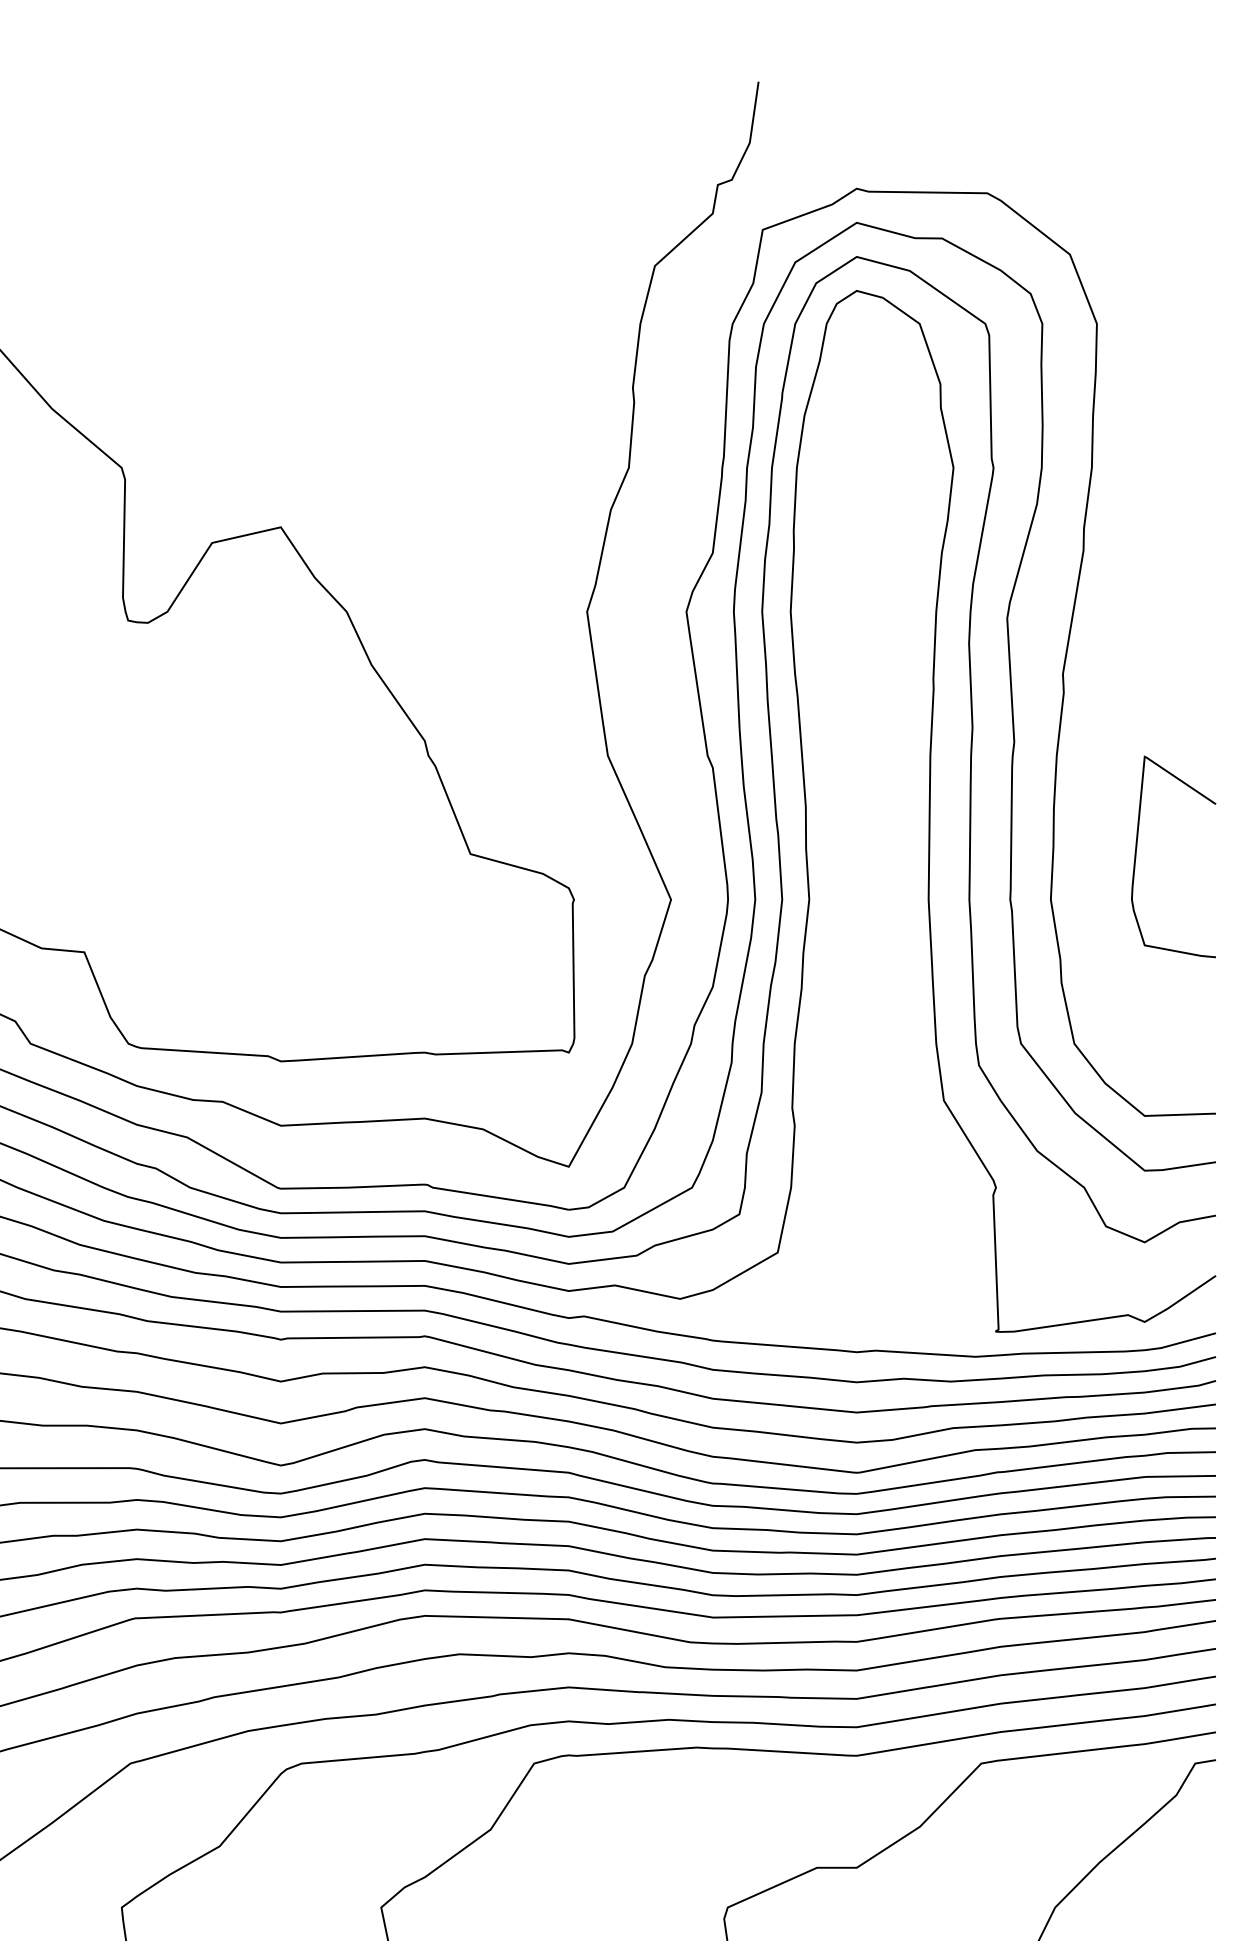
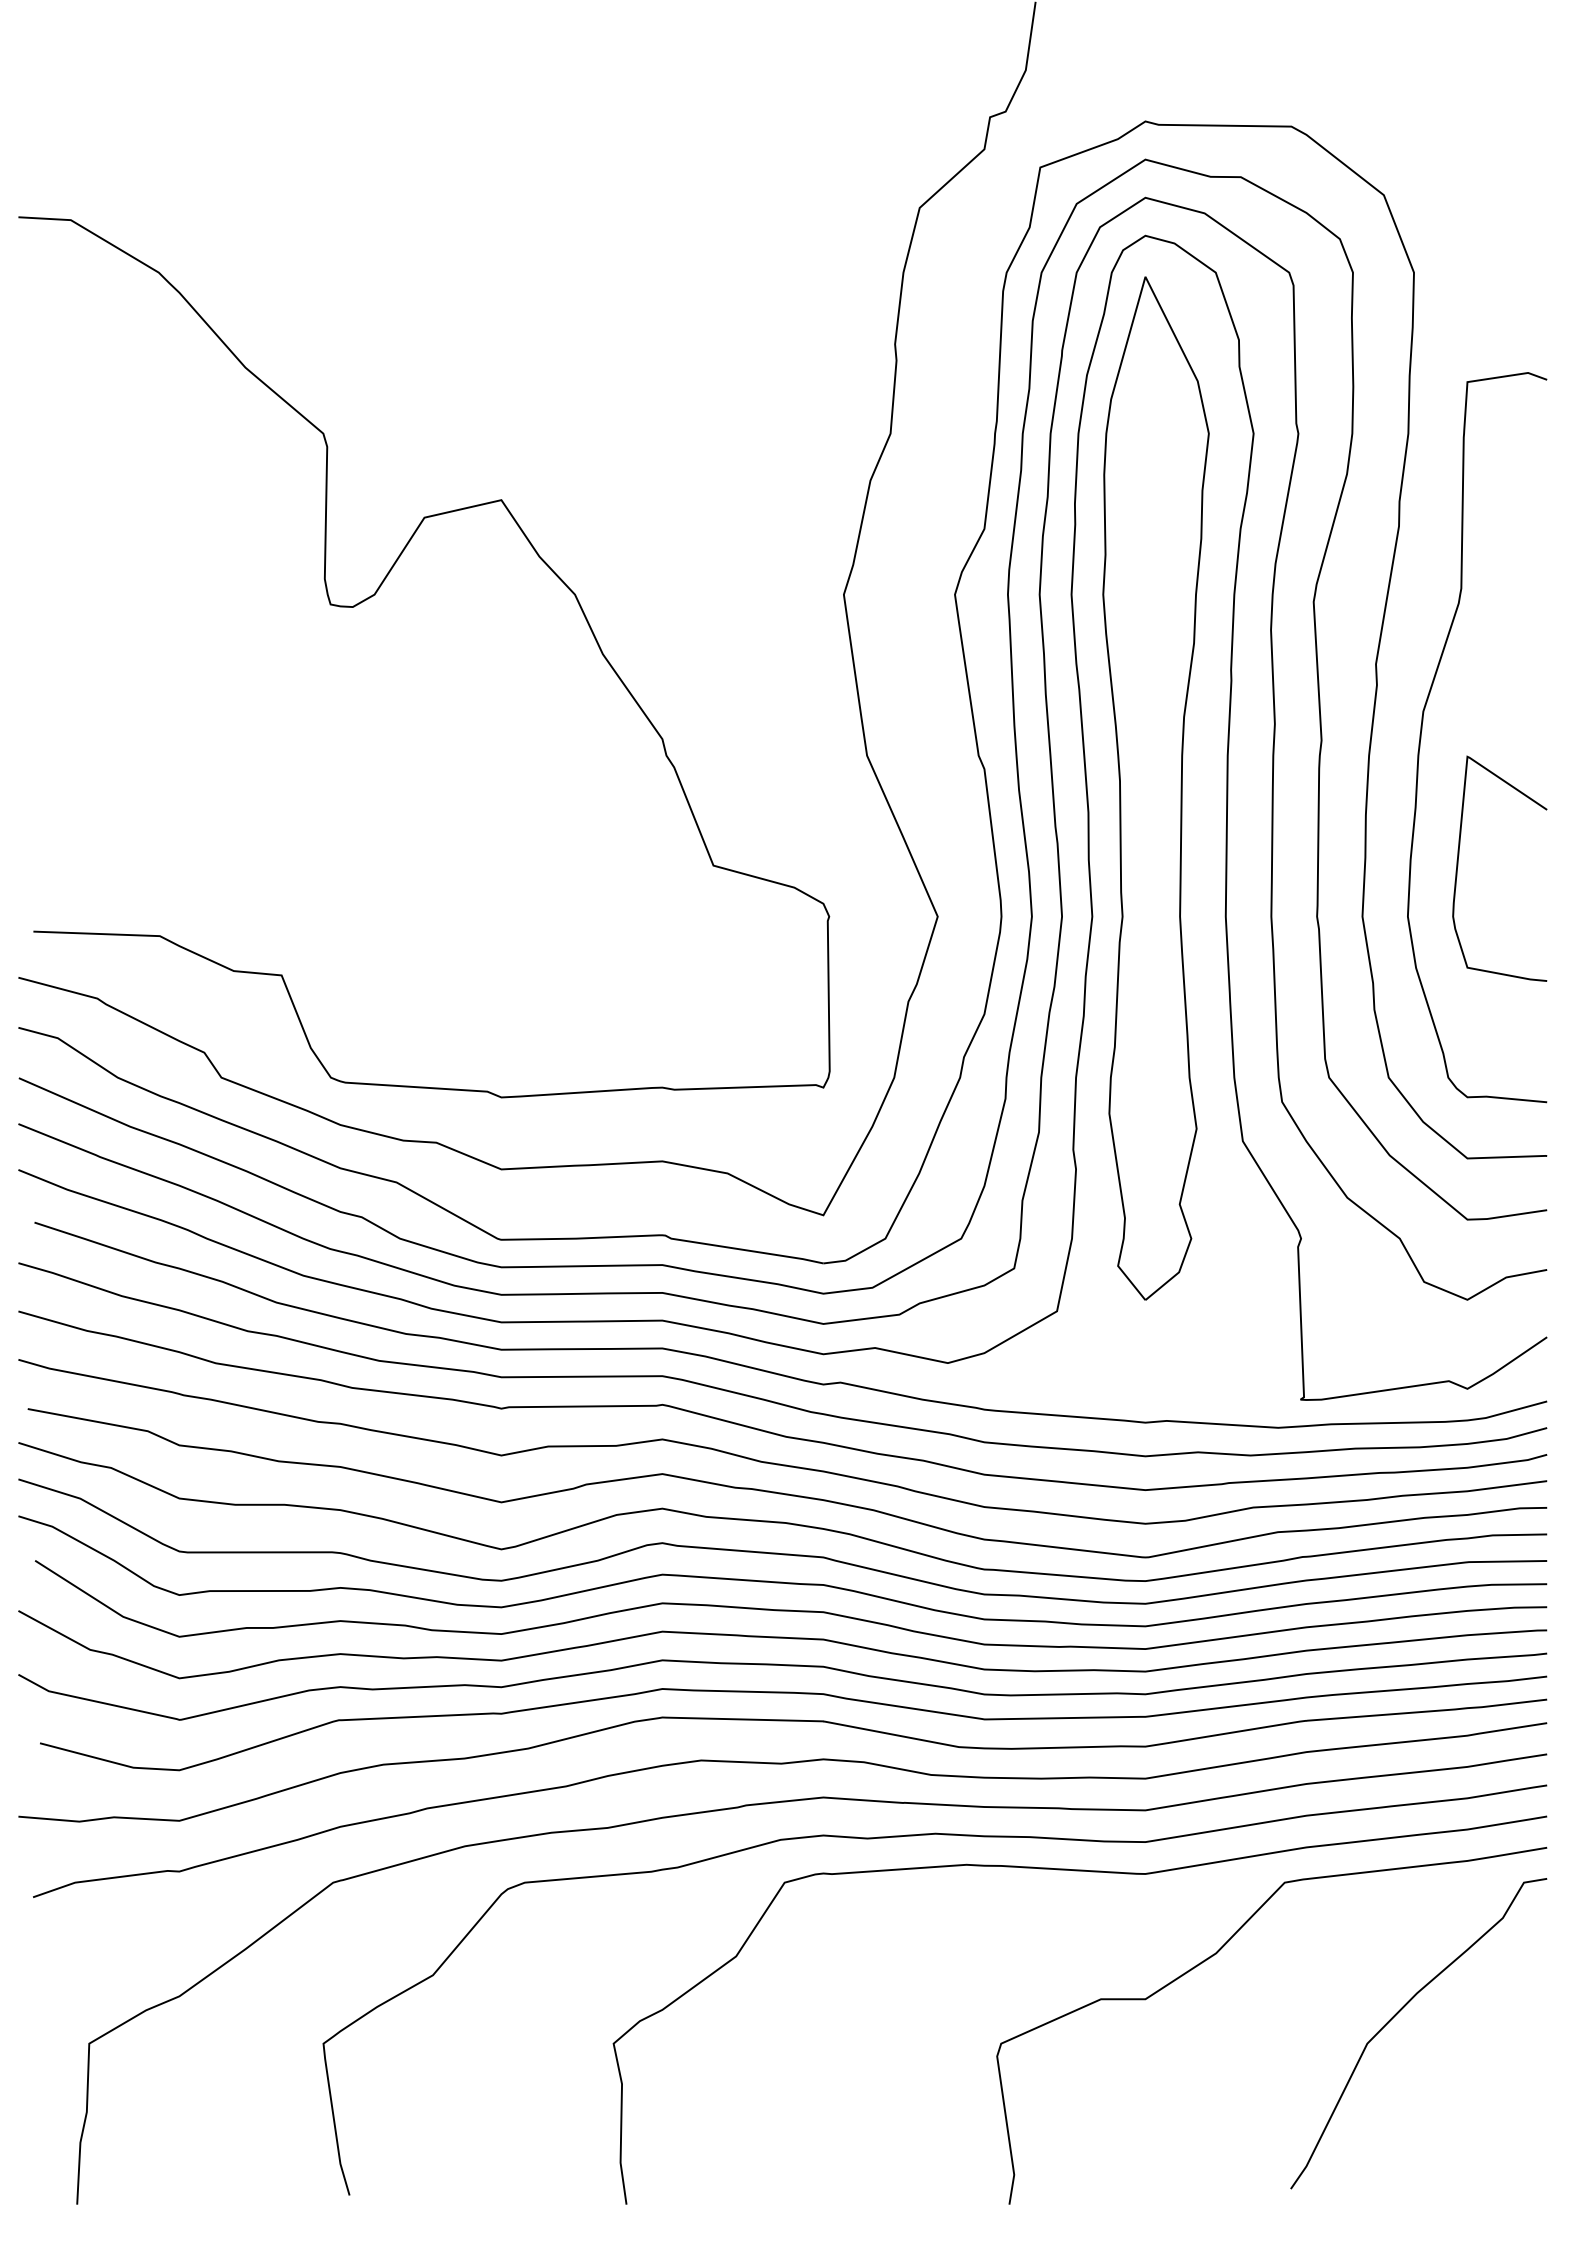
curve: (1104, 733) -> (1422, 730), added
part: (865, 785) -> (1155, 788), added

